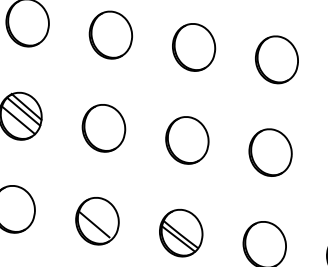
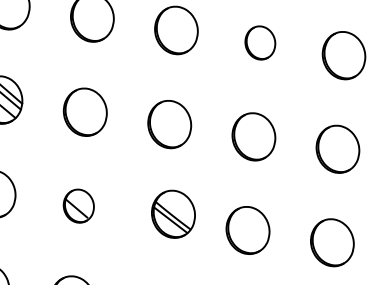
part: (277, 59) -> (260, 42), size x0.7
part: (97, 220) -> (78, 205), size x0.7
part: (181, 232) -> (173, 213), moved

